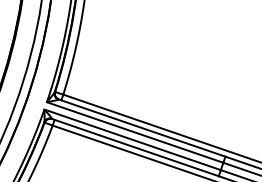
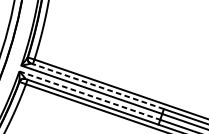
line: (141, 127) -> (96, 85), solid -> dashed
line: (133, 139) -> (90, 95), solid -> dashed

